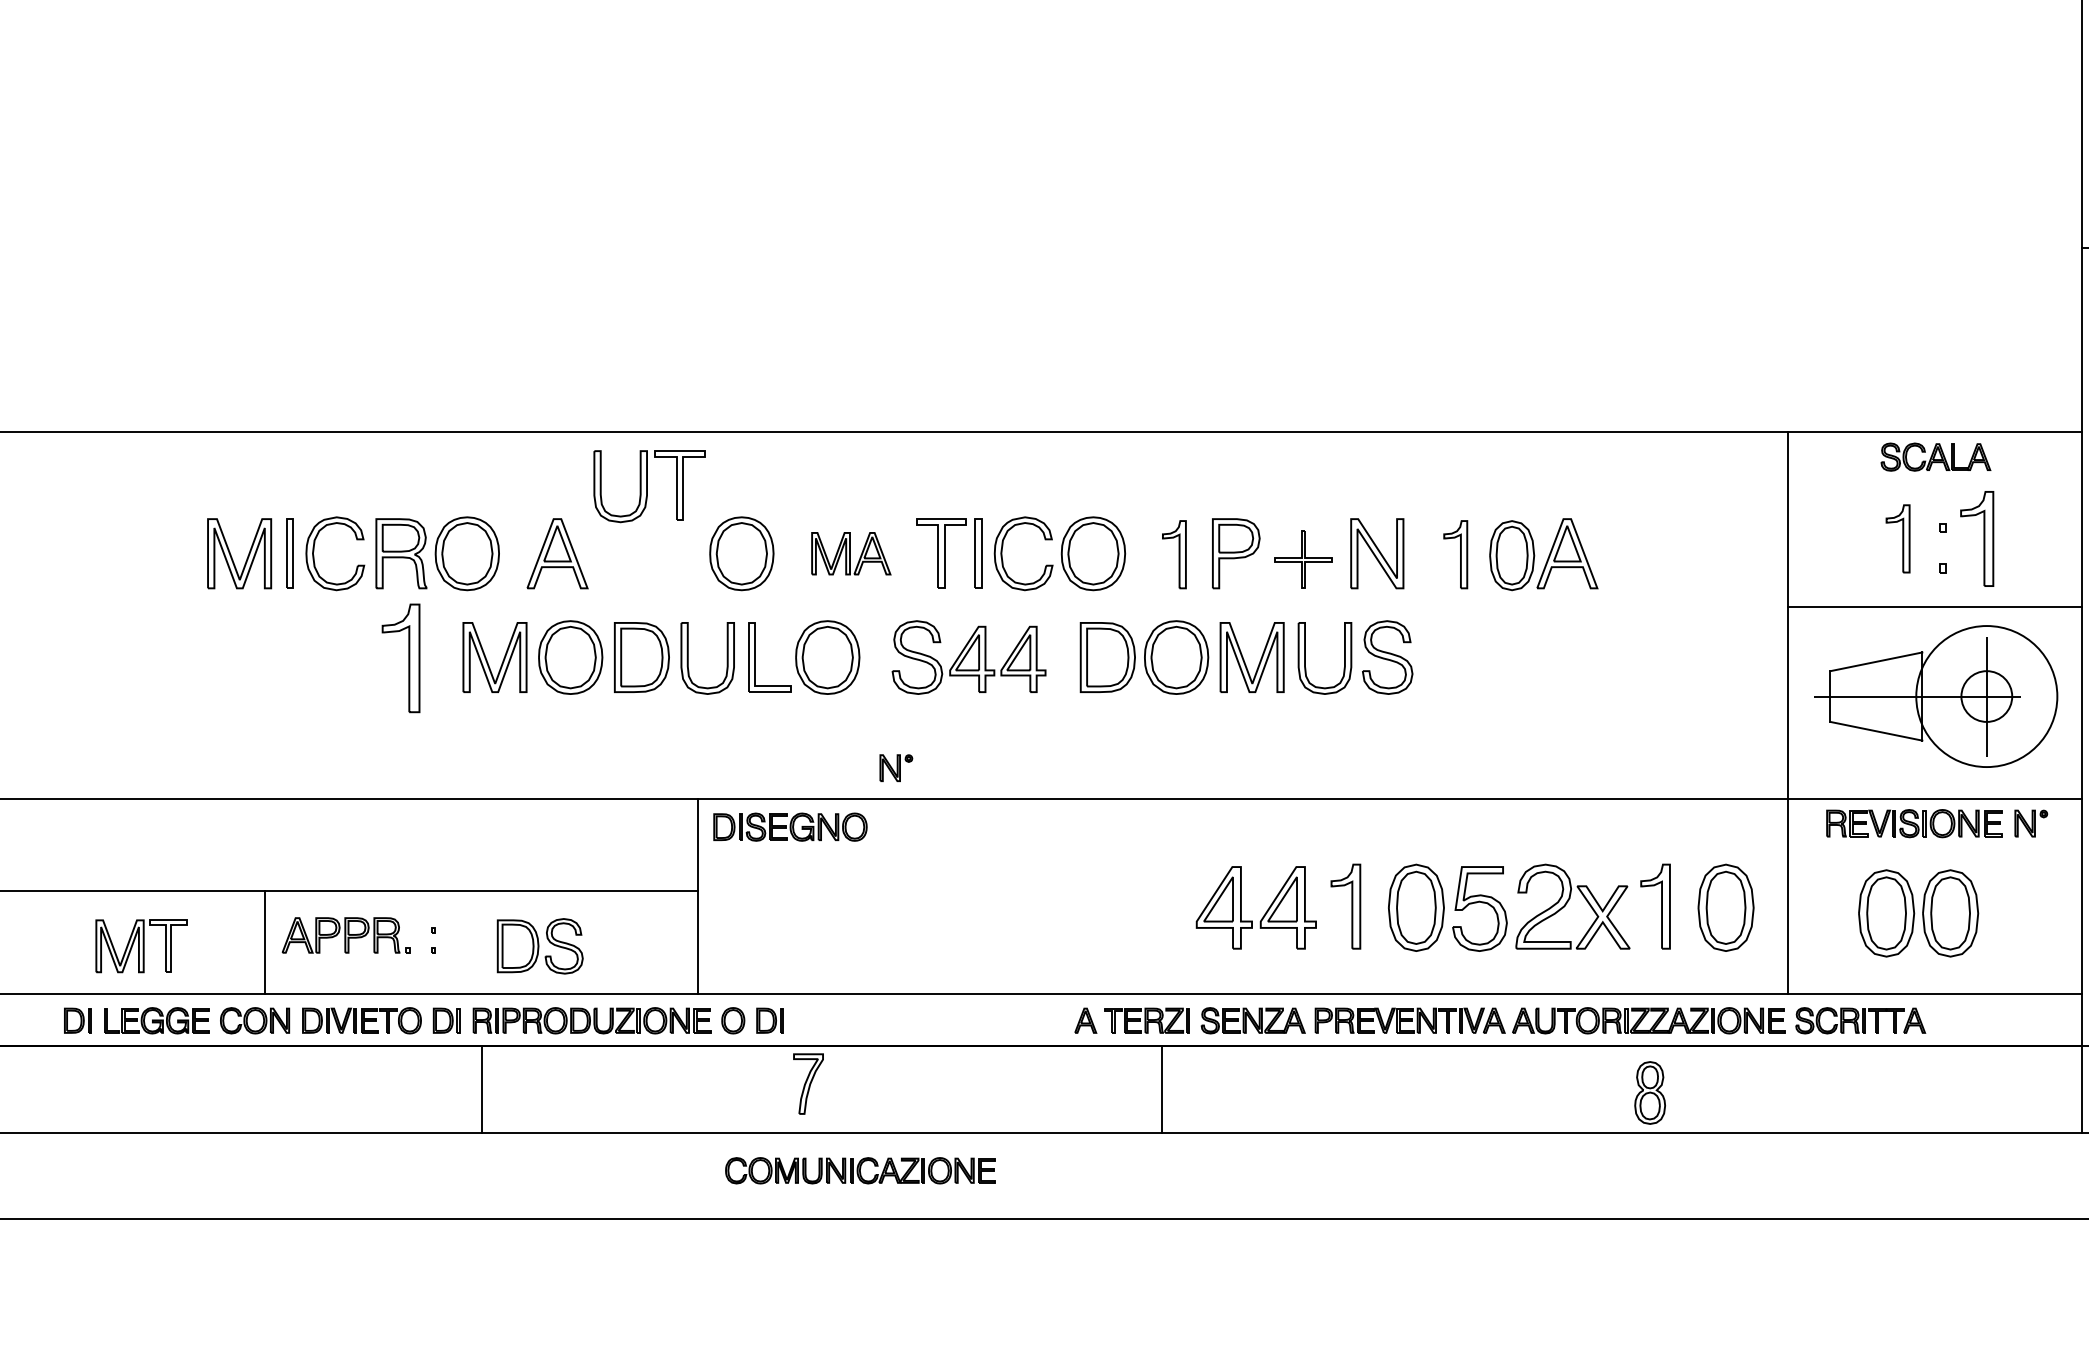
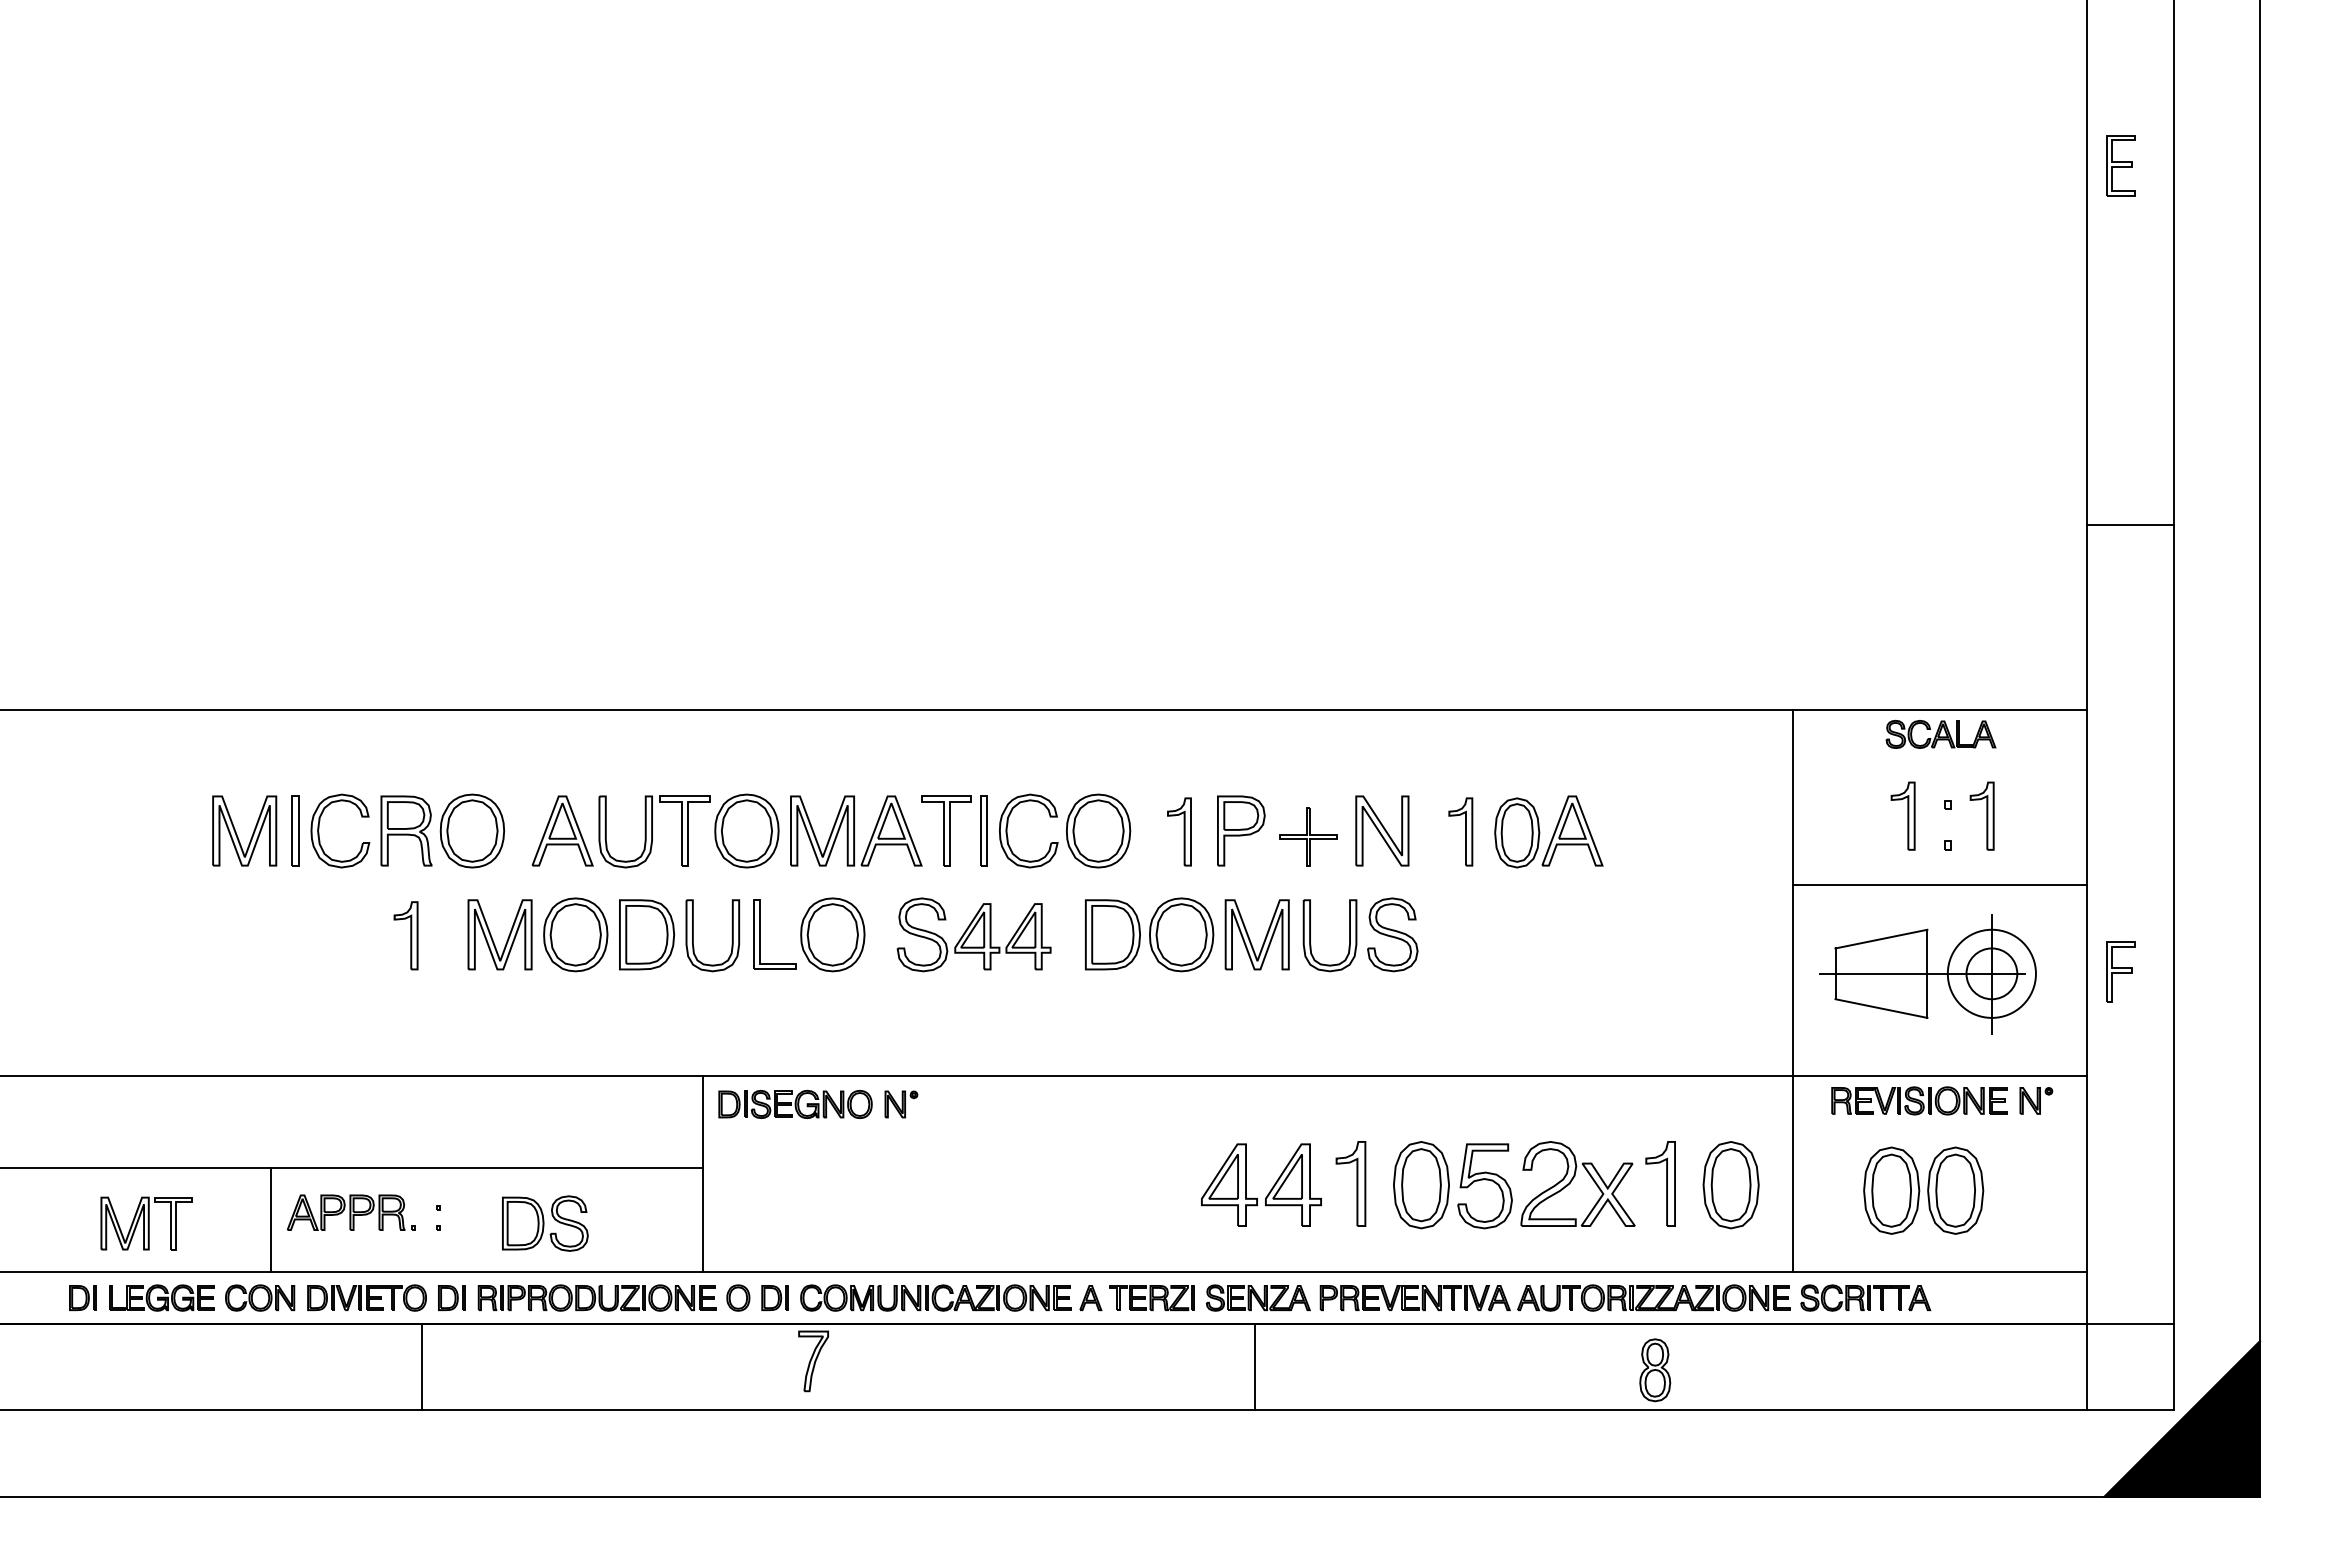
part: (649, 486) -> (654, 831), moved
part: (1976, 538) -> (1981, 815), size x0.71
part: (851, 553) -> (856, 830), size x1.67
part: (400, 658) -> (405, 935), size x0.62
circle: (1986, 696) -> (1991, 973), size x0.62
part: (896, 768) -> (901, 1104), moved
line: (481, 1089) -> (421, 1366), moved
line: (1162, 1089) -> (1254, 1366), moved
part: (860, 1170) -> (935, 1297), moved

